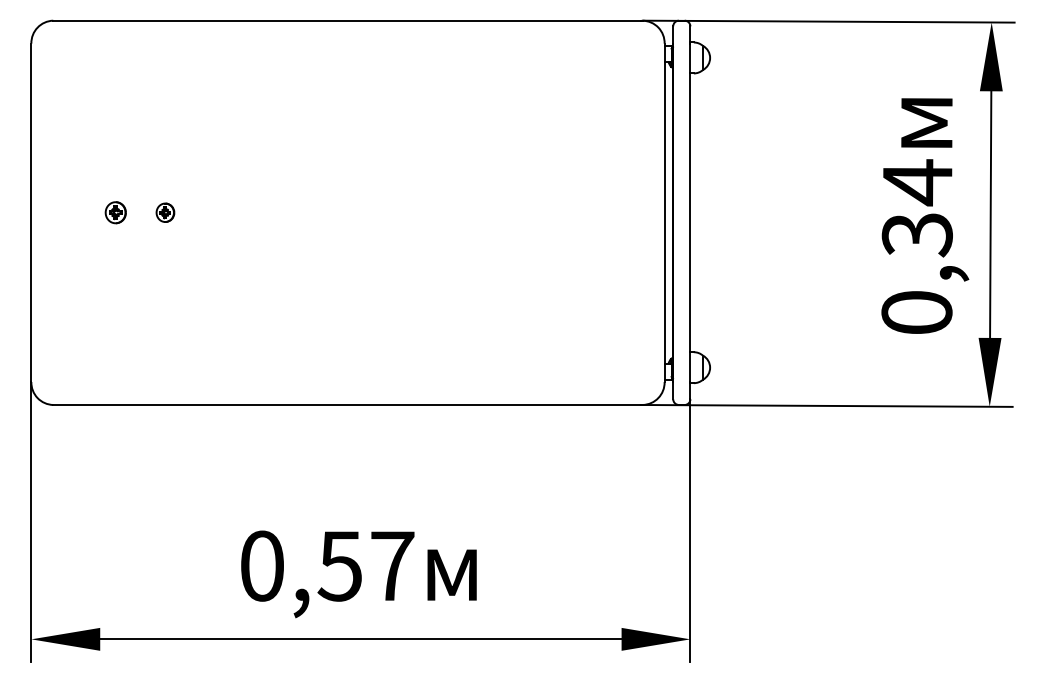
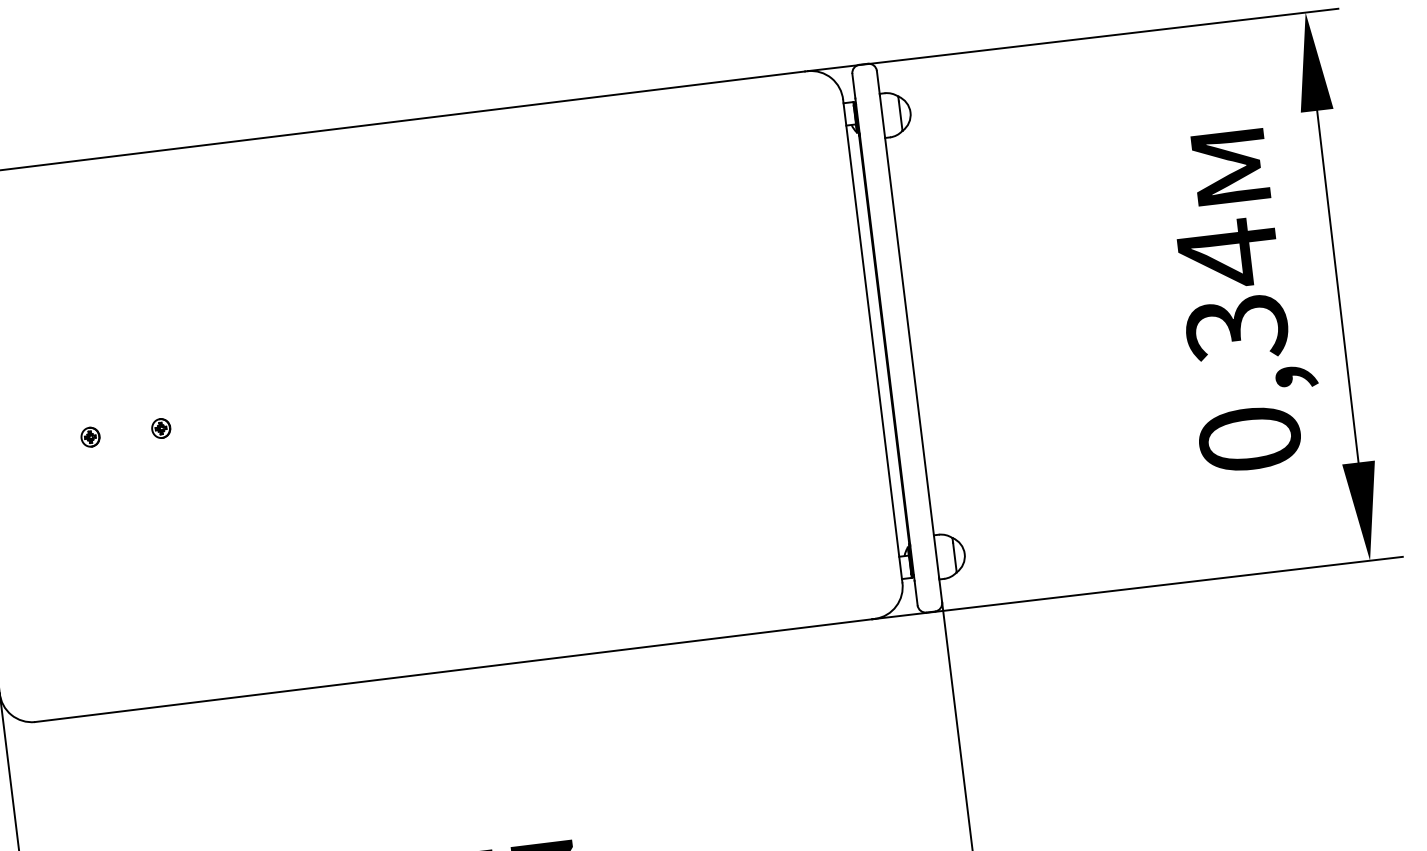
part: (115, 212) -> (89, 436), size x0.62
part: (165, 212) -> (161, 428), size x0.71

